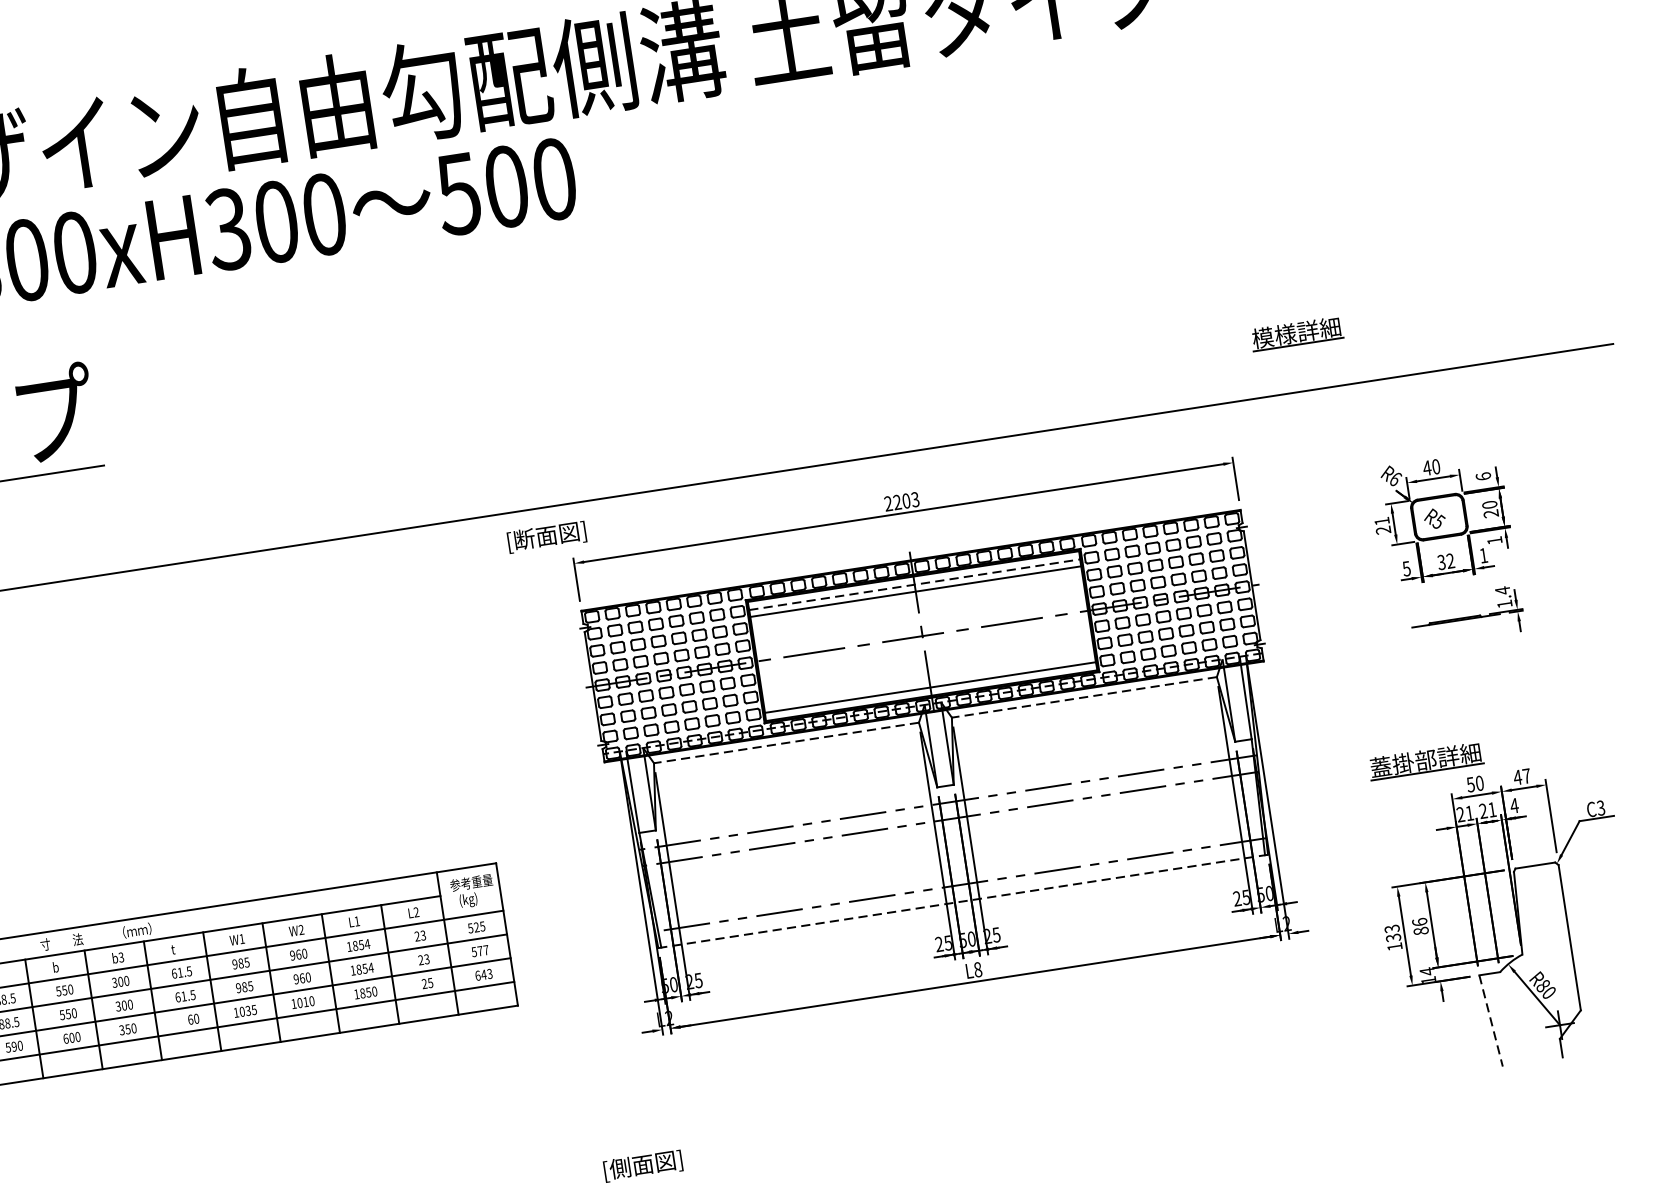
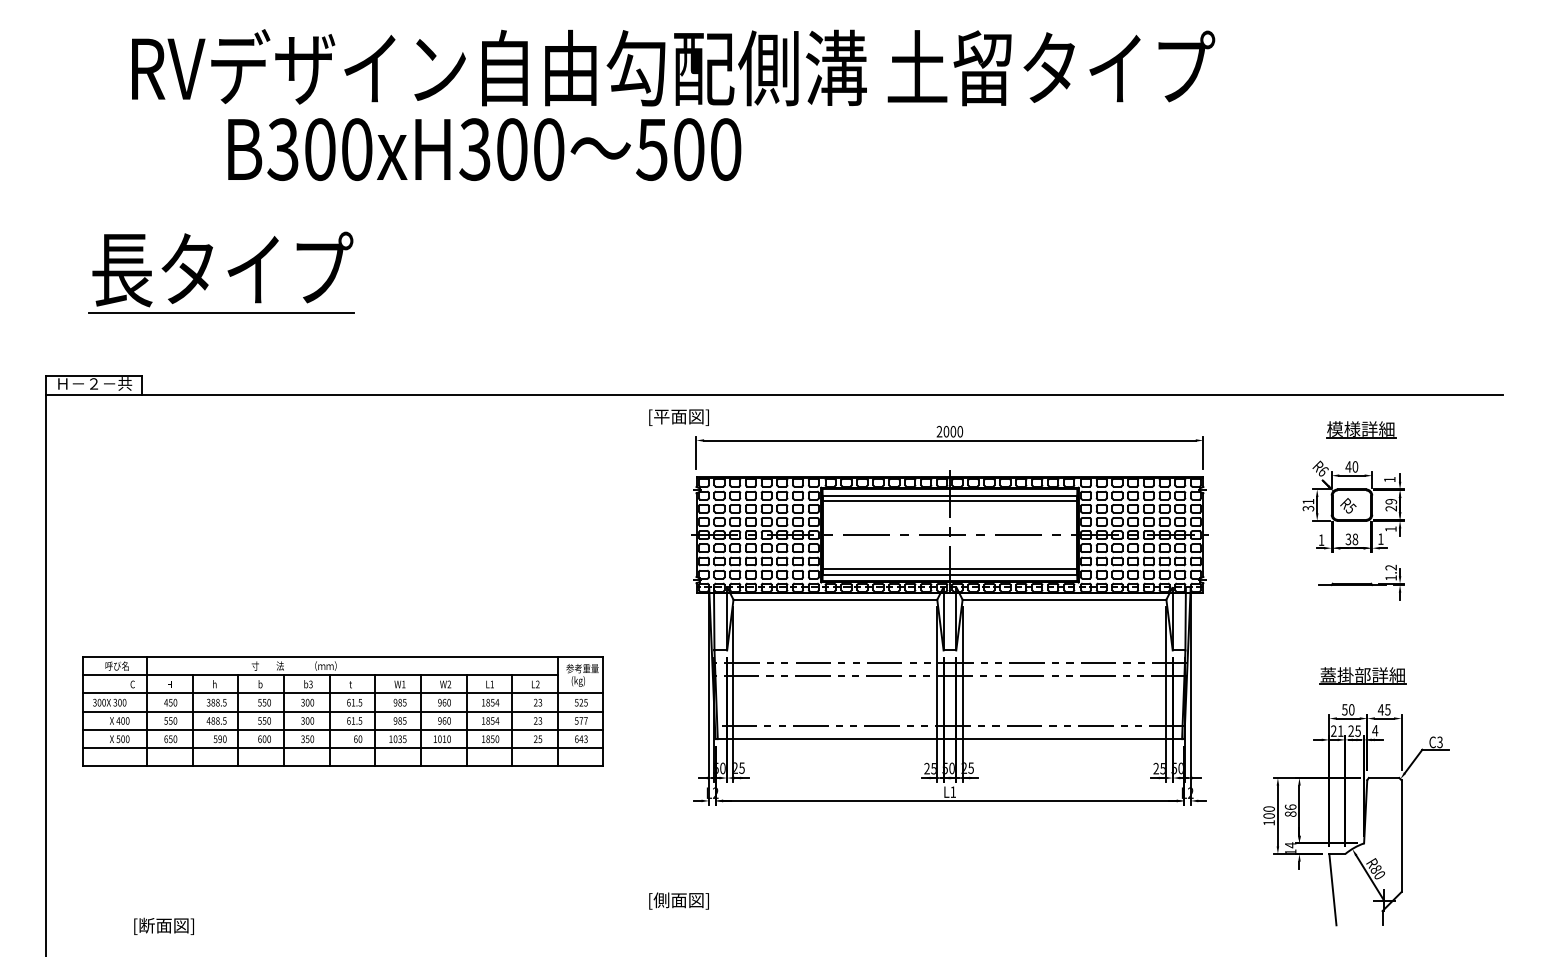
part: (1297, 333) -> (1361, 429), moved
text: (1483, 476) -> (1389, 479), 6 -> 1
text: (906, 500) -> (953, 431), 2203 -> 2000
text: (1490, 504) -> (1391, 501), 20 -> 29
text: (1383, 530) -> (1308, 508), 21 -> 31
text: (523, 539) -> (661, 416), [断面図] -> [平面図]
text: (1450, 561) -> (1355, 539), 32 -> 38
text: (1406, 567) -> (1321, 539), 5 -> 1
line: (915, 584) -> (950, 495), dashed -> solid
text: (1501, 590) -> (1390, 567), 1.4 -> 1.2
line: (928, 680) -> (949, 569), added
line: (1084, 697) -> (1064, 599), dashed -> solid
line: (786, 742) -> (835, 599), dashed -> solid
part: (1425, 760) -> (1362, 675), moved
text: (1526, 775) -> (1387, 709), 47 -> 45
text: (1491, 809) -> (1357, 730), 21 -> 25
line: (962, 901) -> (949, 739), dashed -> solid
text: (1391, 933) -> (1268, 812), 133 -> 100
text: (978, 970) -> (953, 792), L8 -> L1
line: (1490, 1020) -> (1332, 889), dashed -> solid

